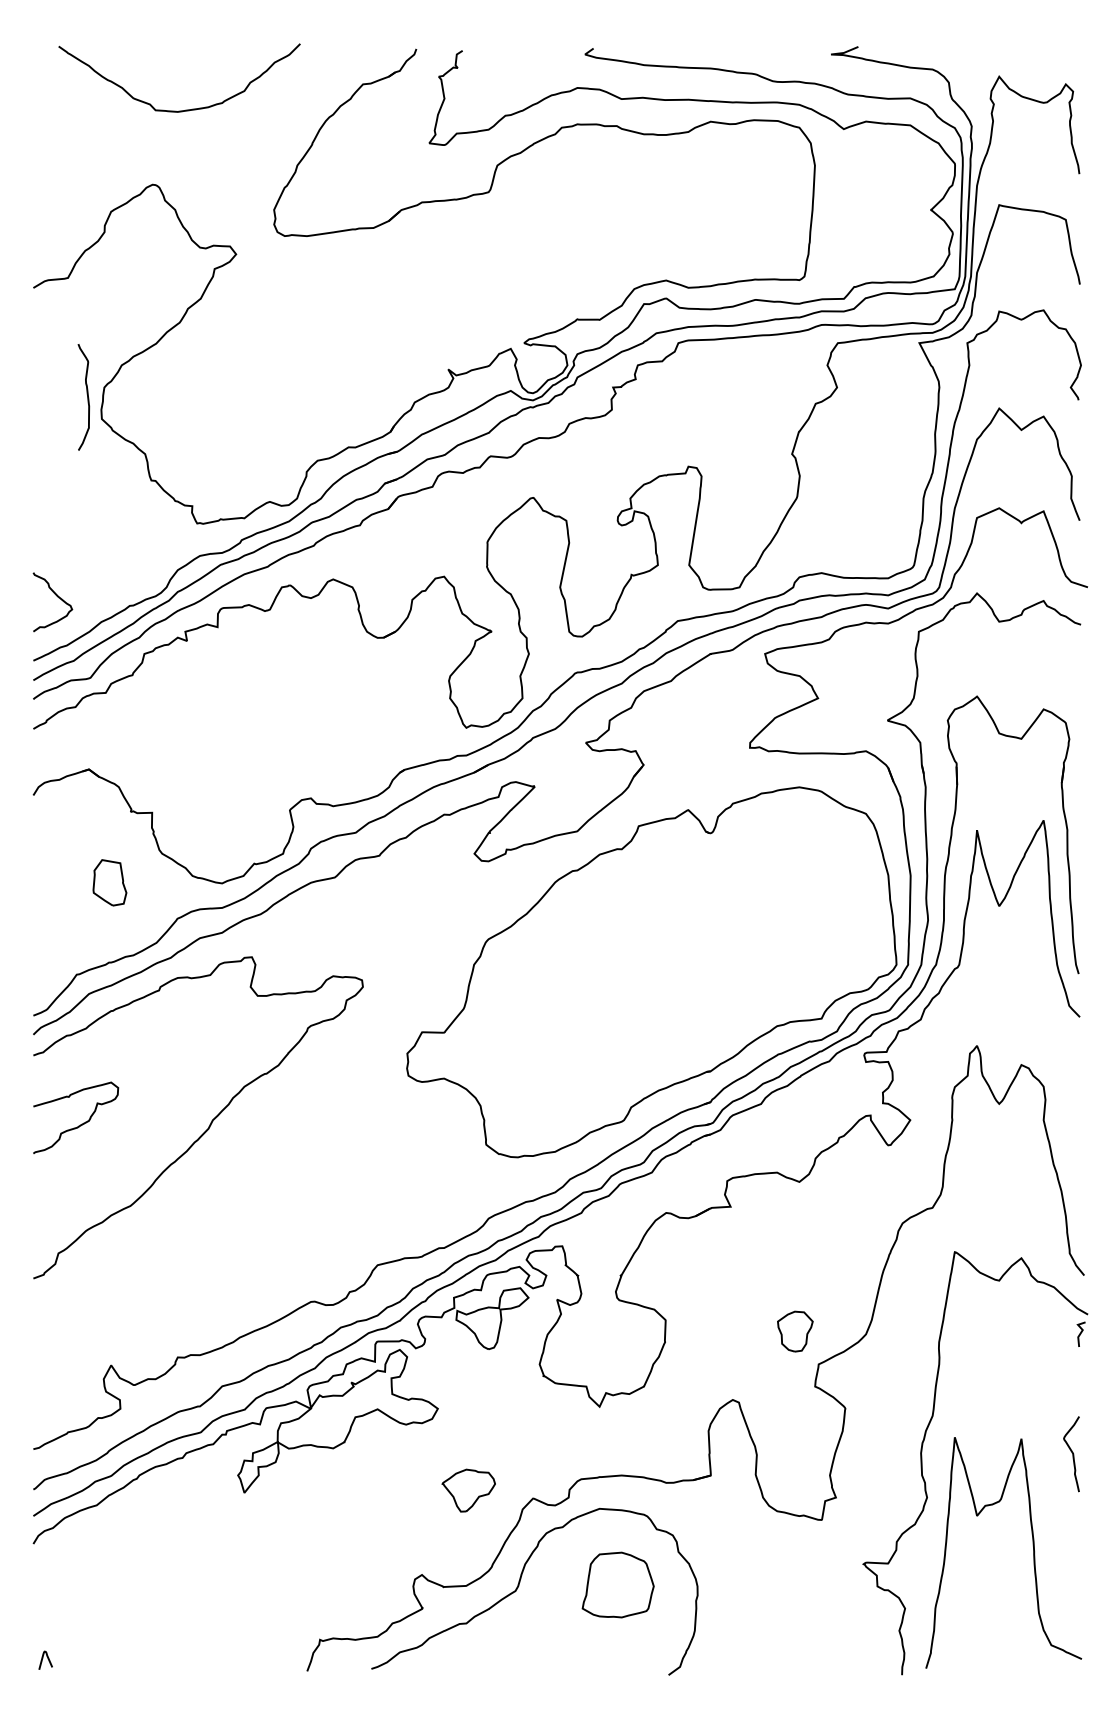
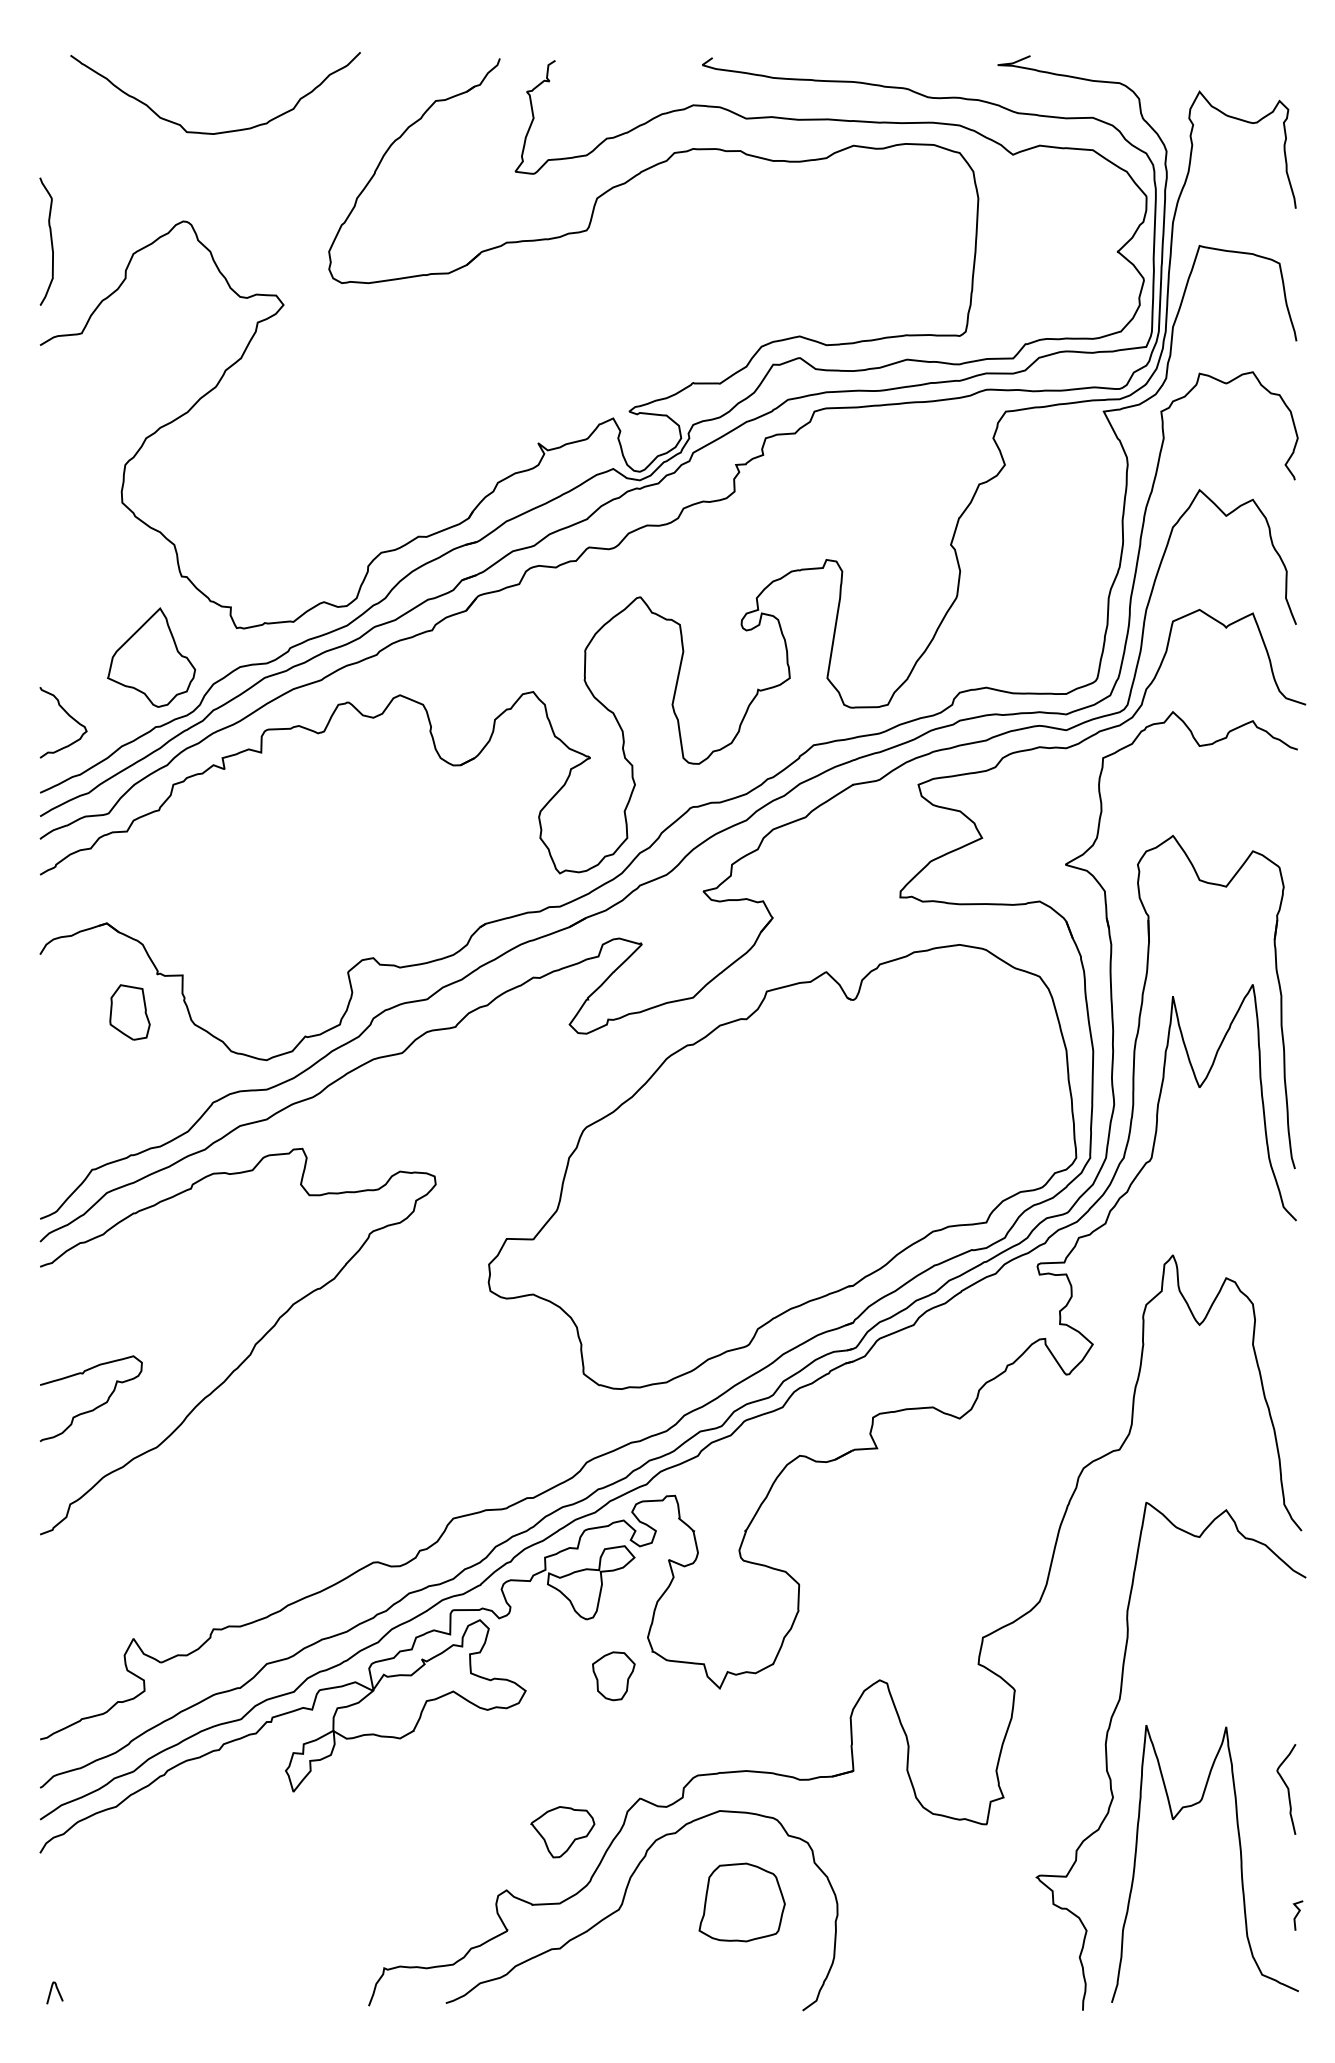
curve: (87, 397) -> (50, 241), moved
part: (126, 547) -> (151, 657), added
part: (109, 882) -> (129, 1012), moved
curve: (80, 1124) -> (96, 1406), moved
part: (795, 1331) -> (613, 1676), moved
line: (1080, 1334) -> (1297, 1915), moved
curve: (1072, 1454) -> (1287, 1789), moved
part: (468, 1490) -> (562, 1832), moved

